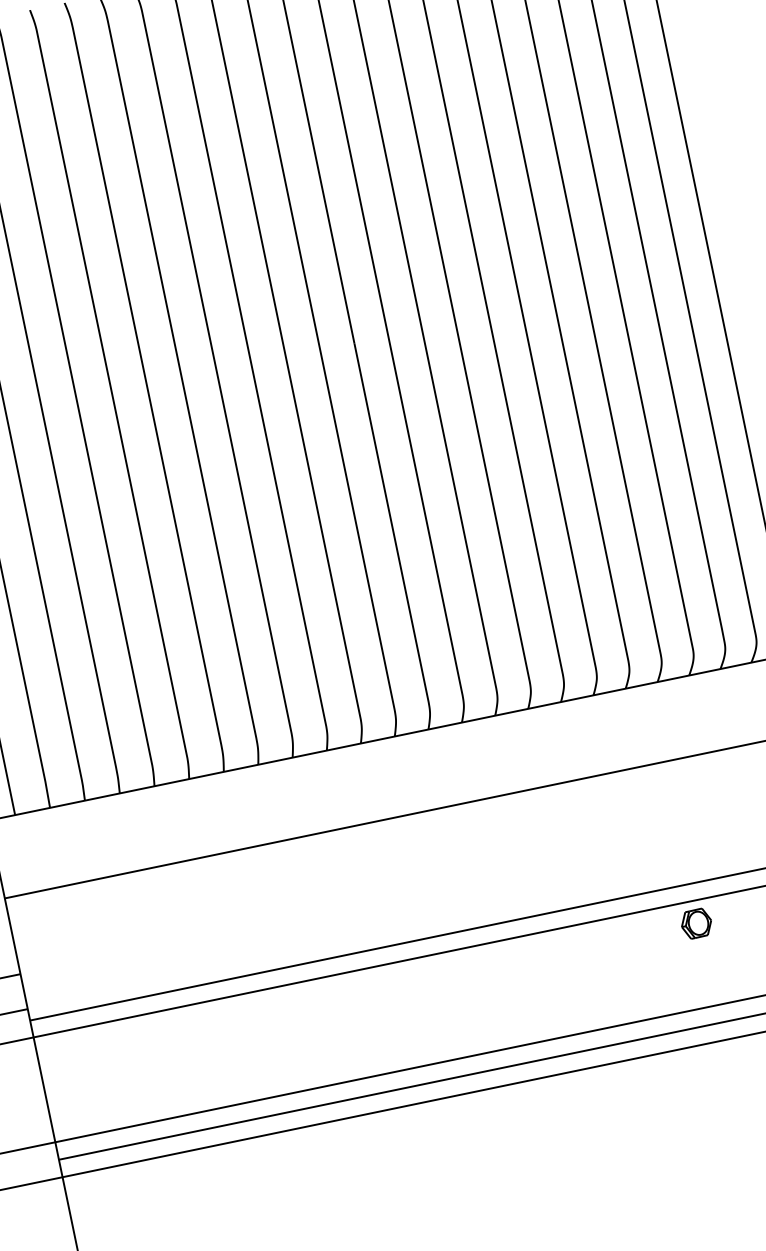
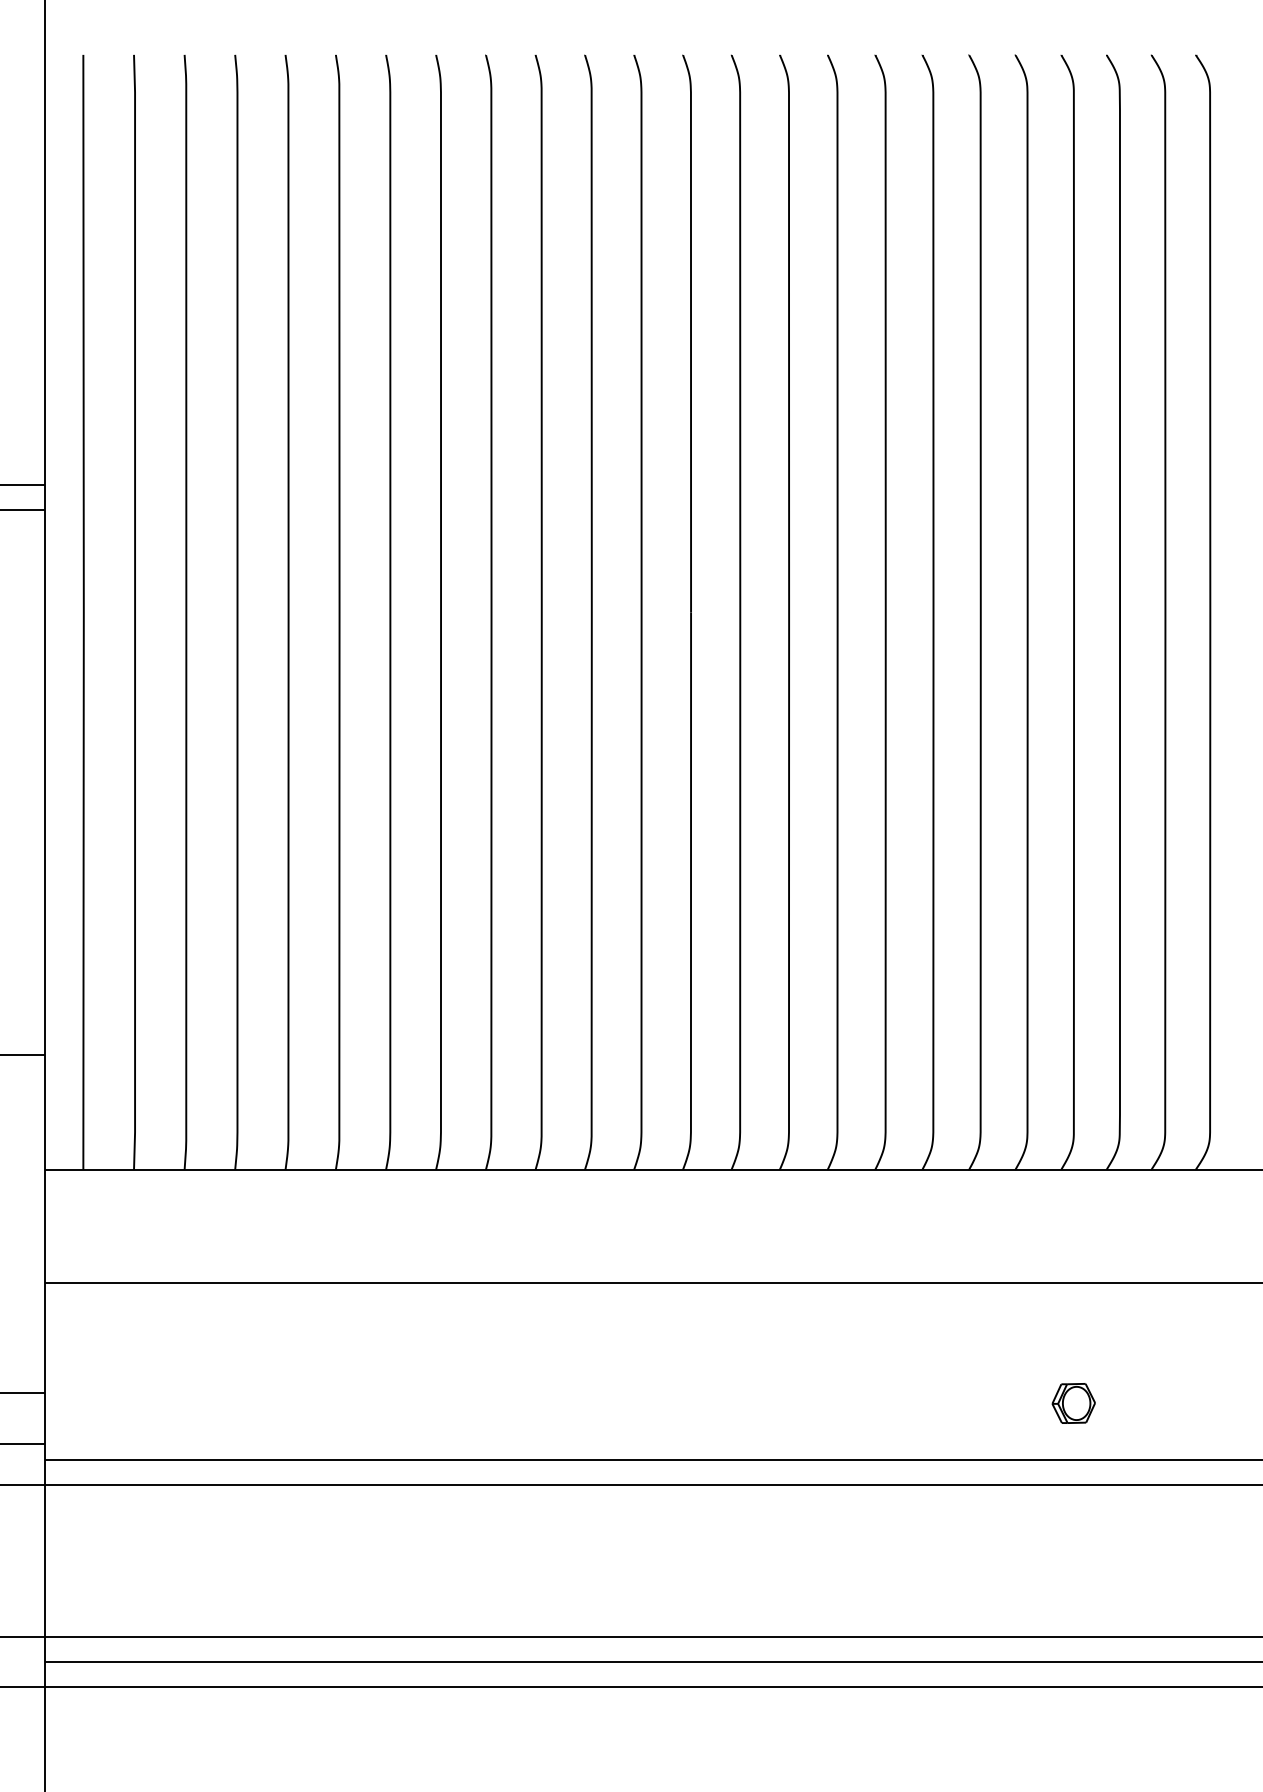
part: (696, 923) -> (1073, 1403), moved

